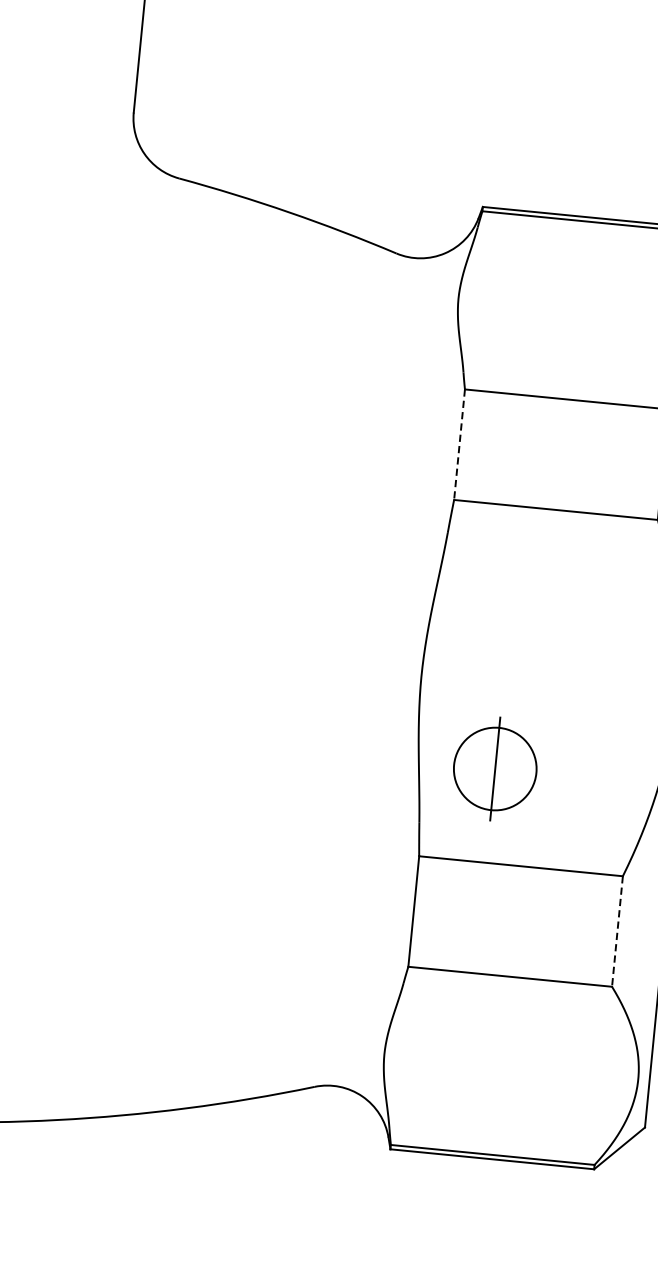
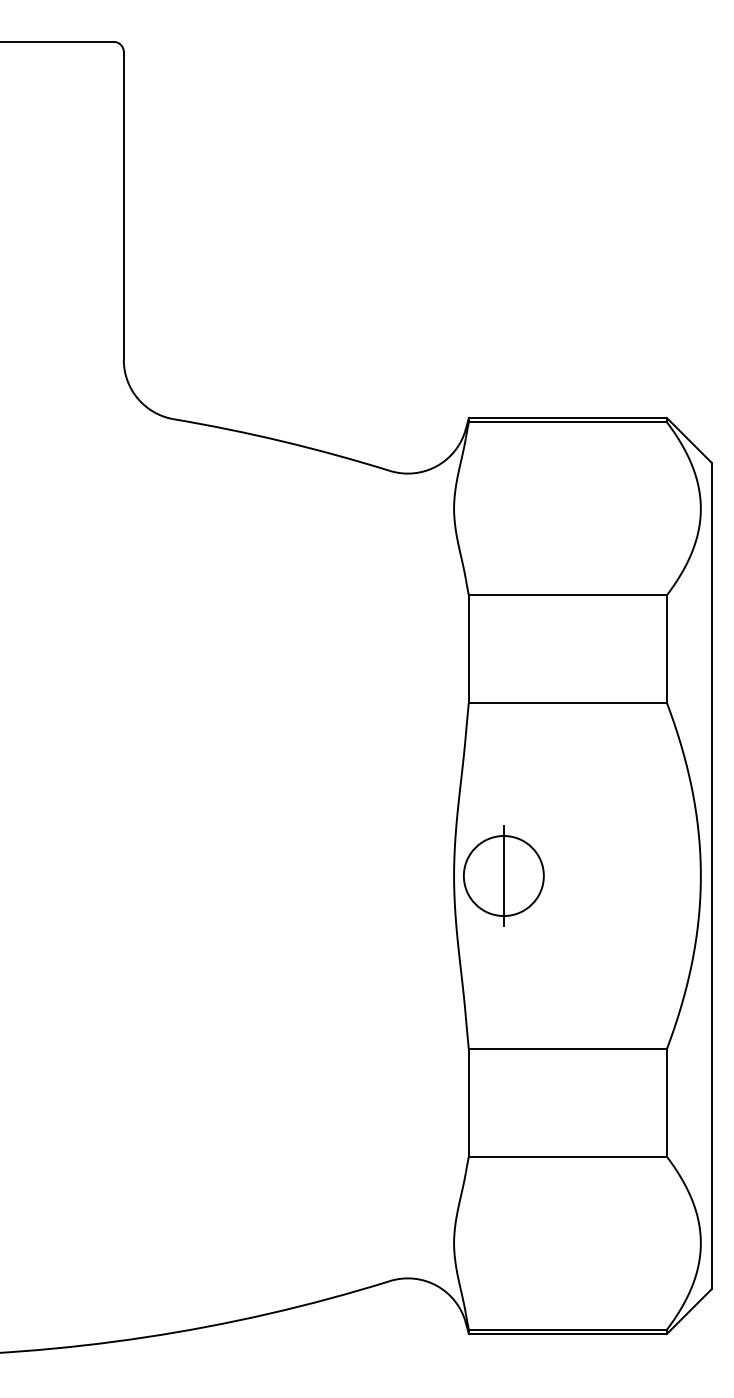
line: (459, 445) -> (468, 649), dashed -> solid
part: (494, 768) -> (503, 875), moved
line: (617, 931) -> (666, 1102), dashed -> solid

